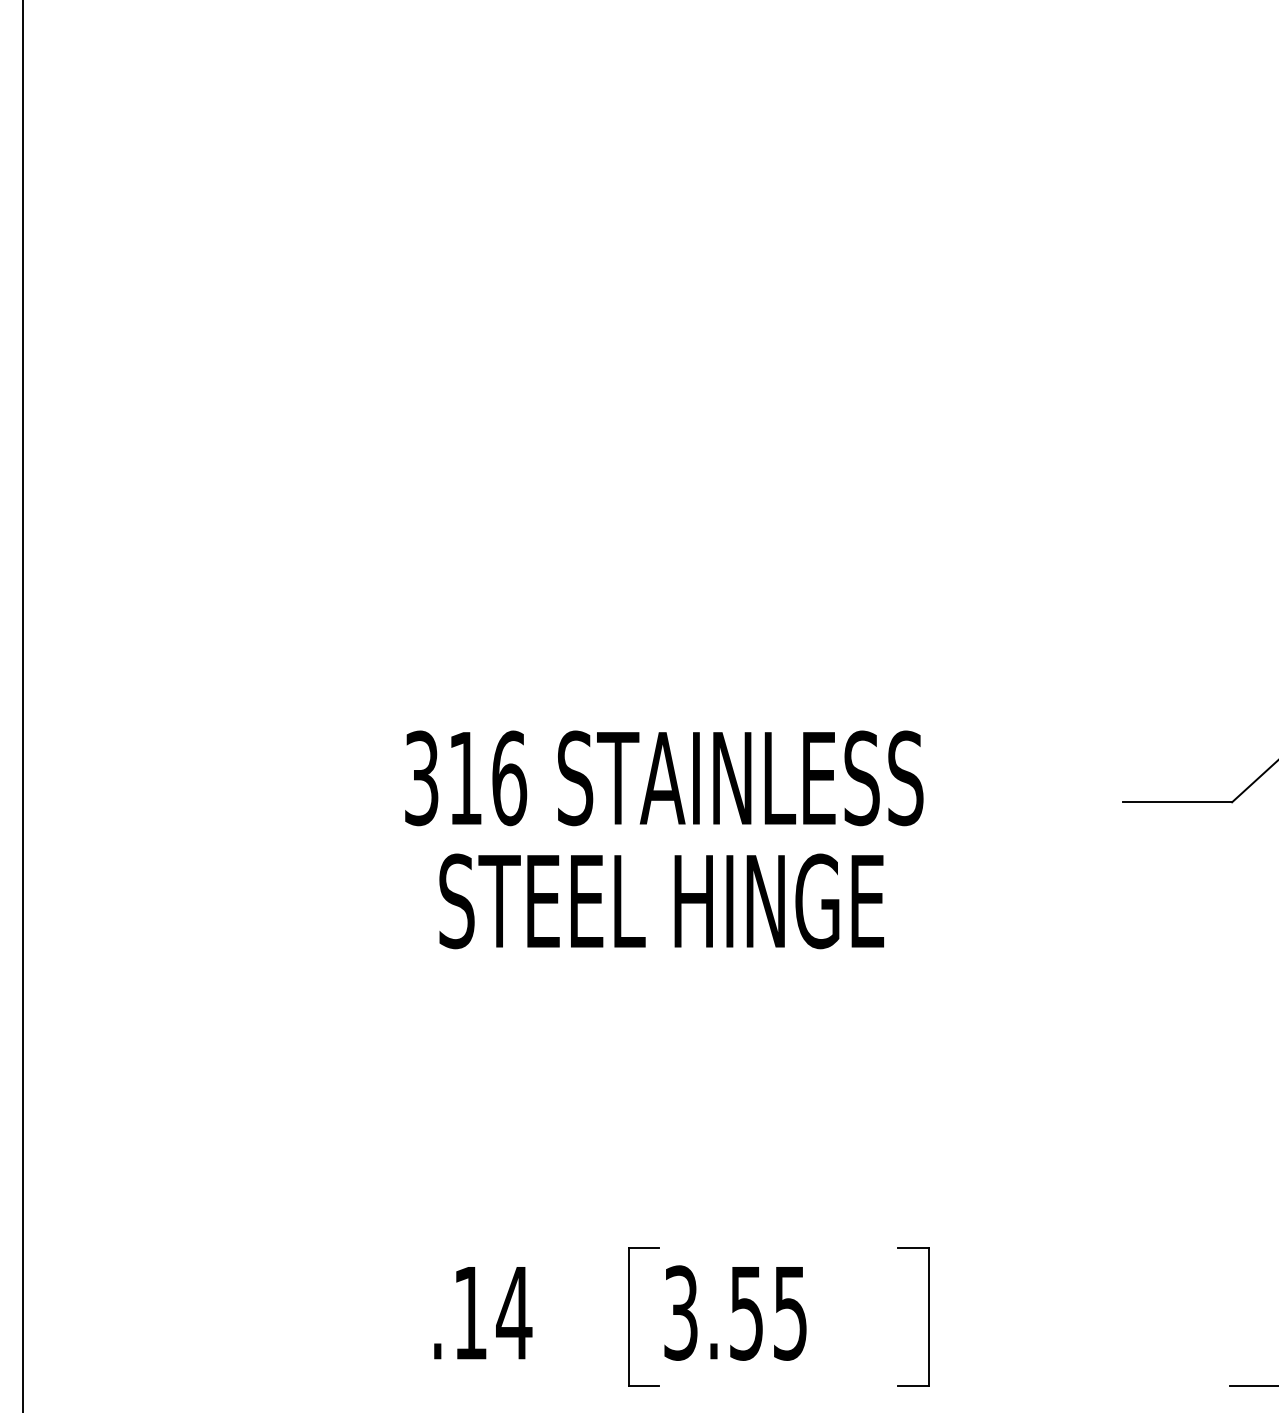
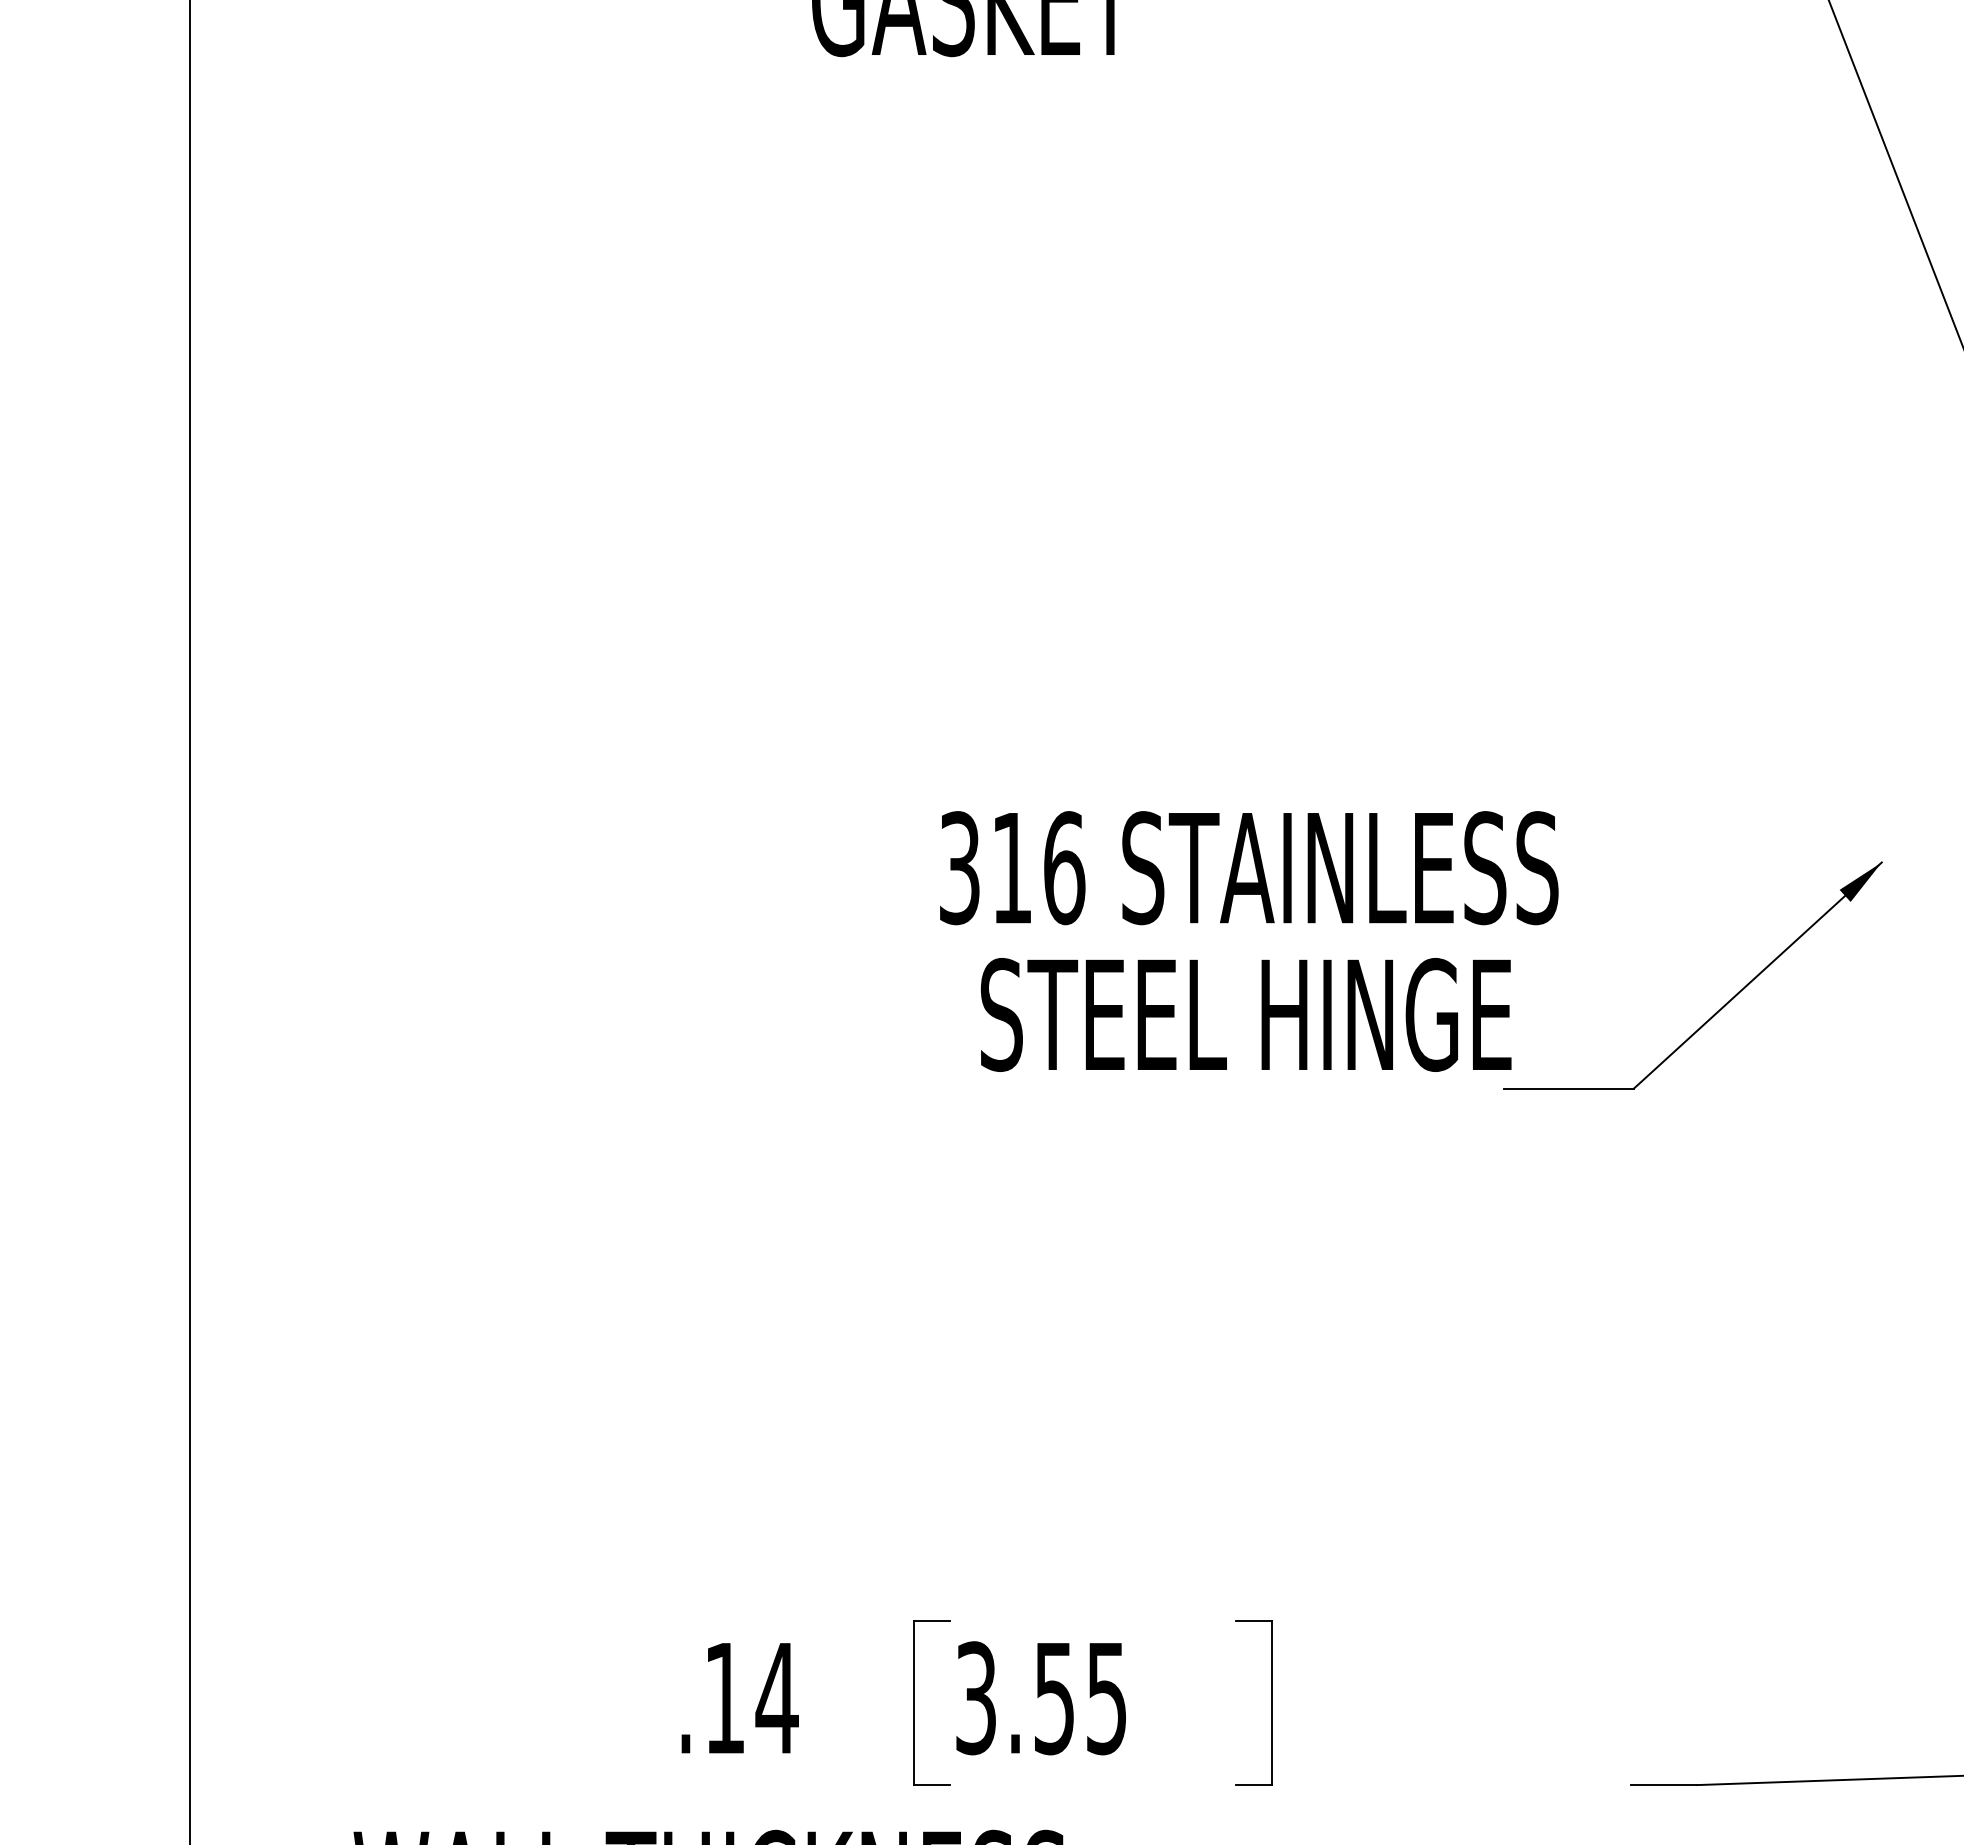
text: (664, 839) -> (1249, 941), moved

